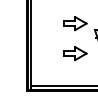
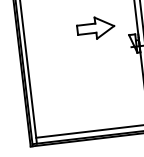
part: (75, 53) -> (102, 76), removed

